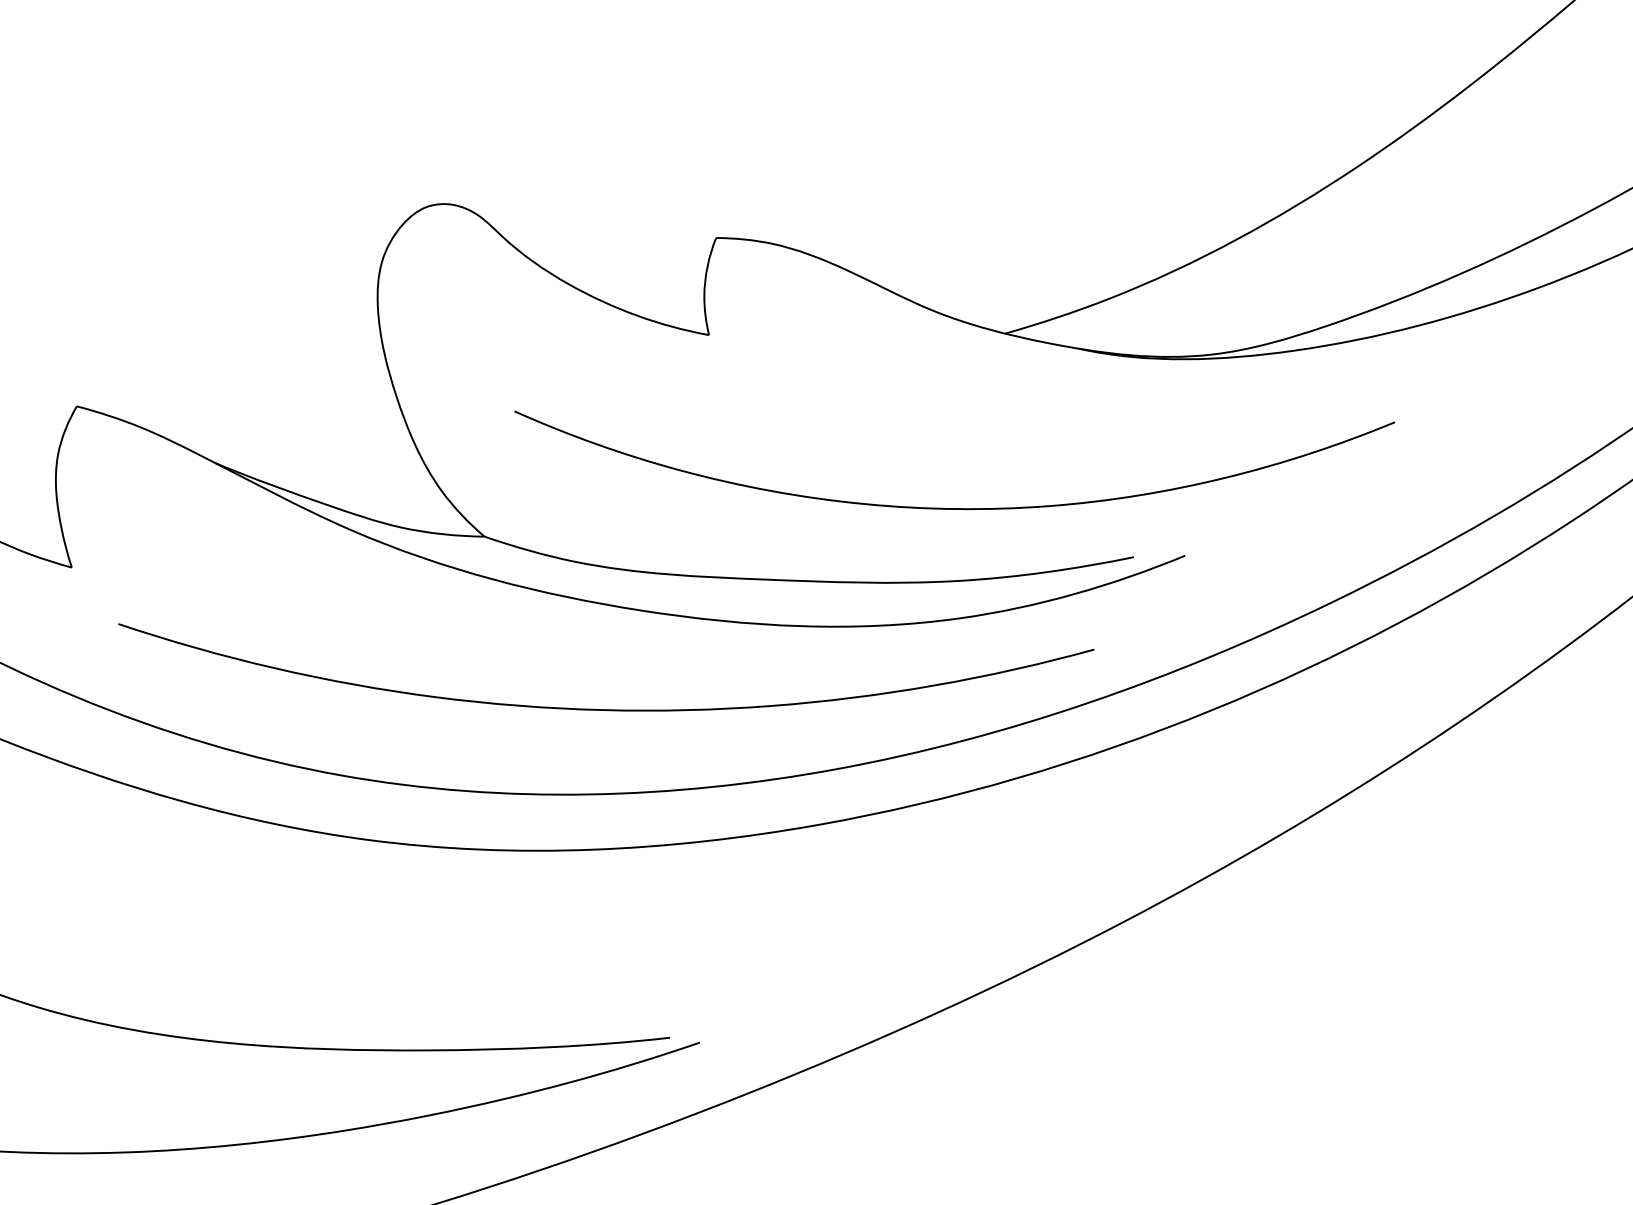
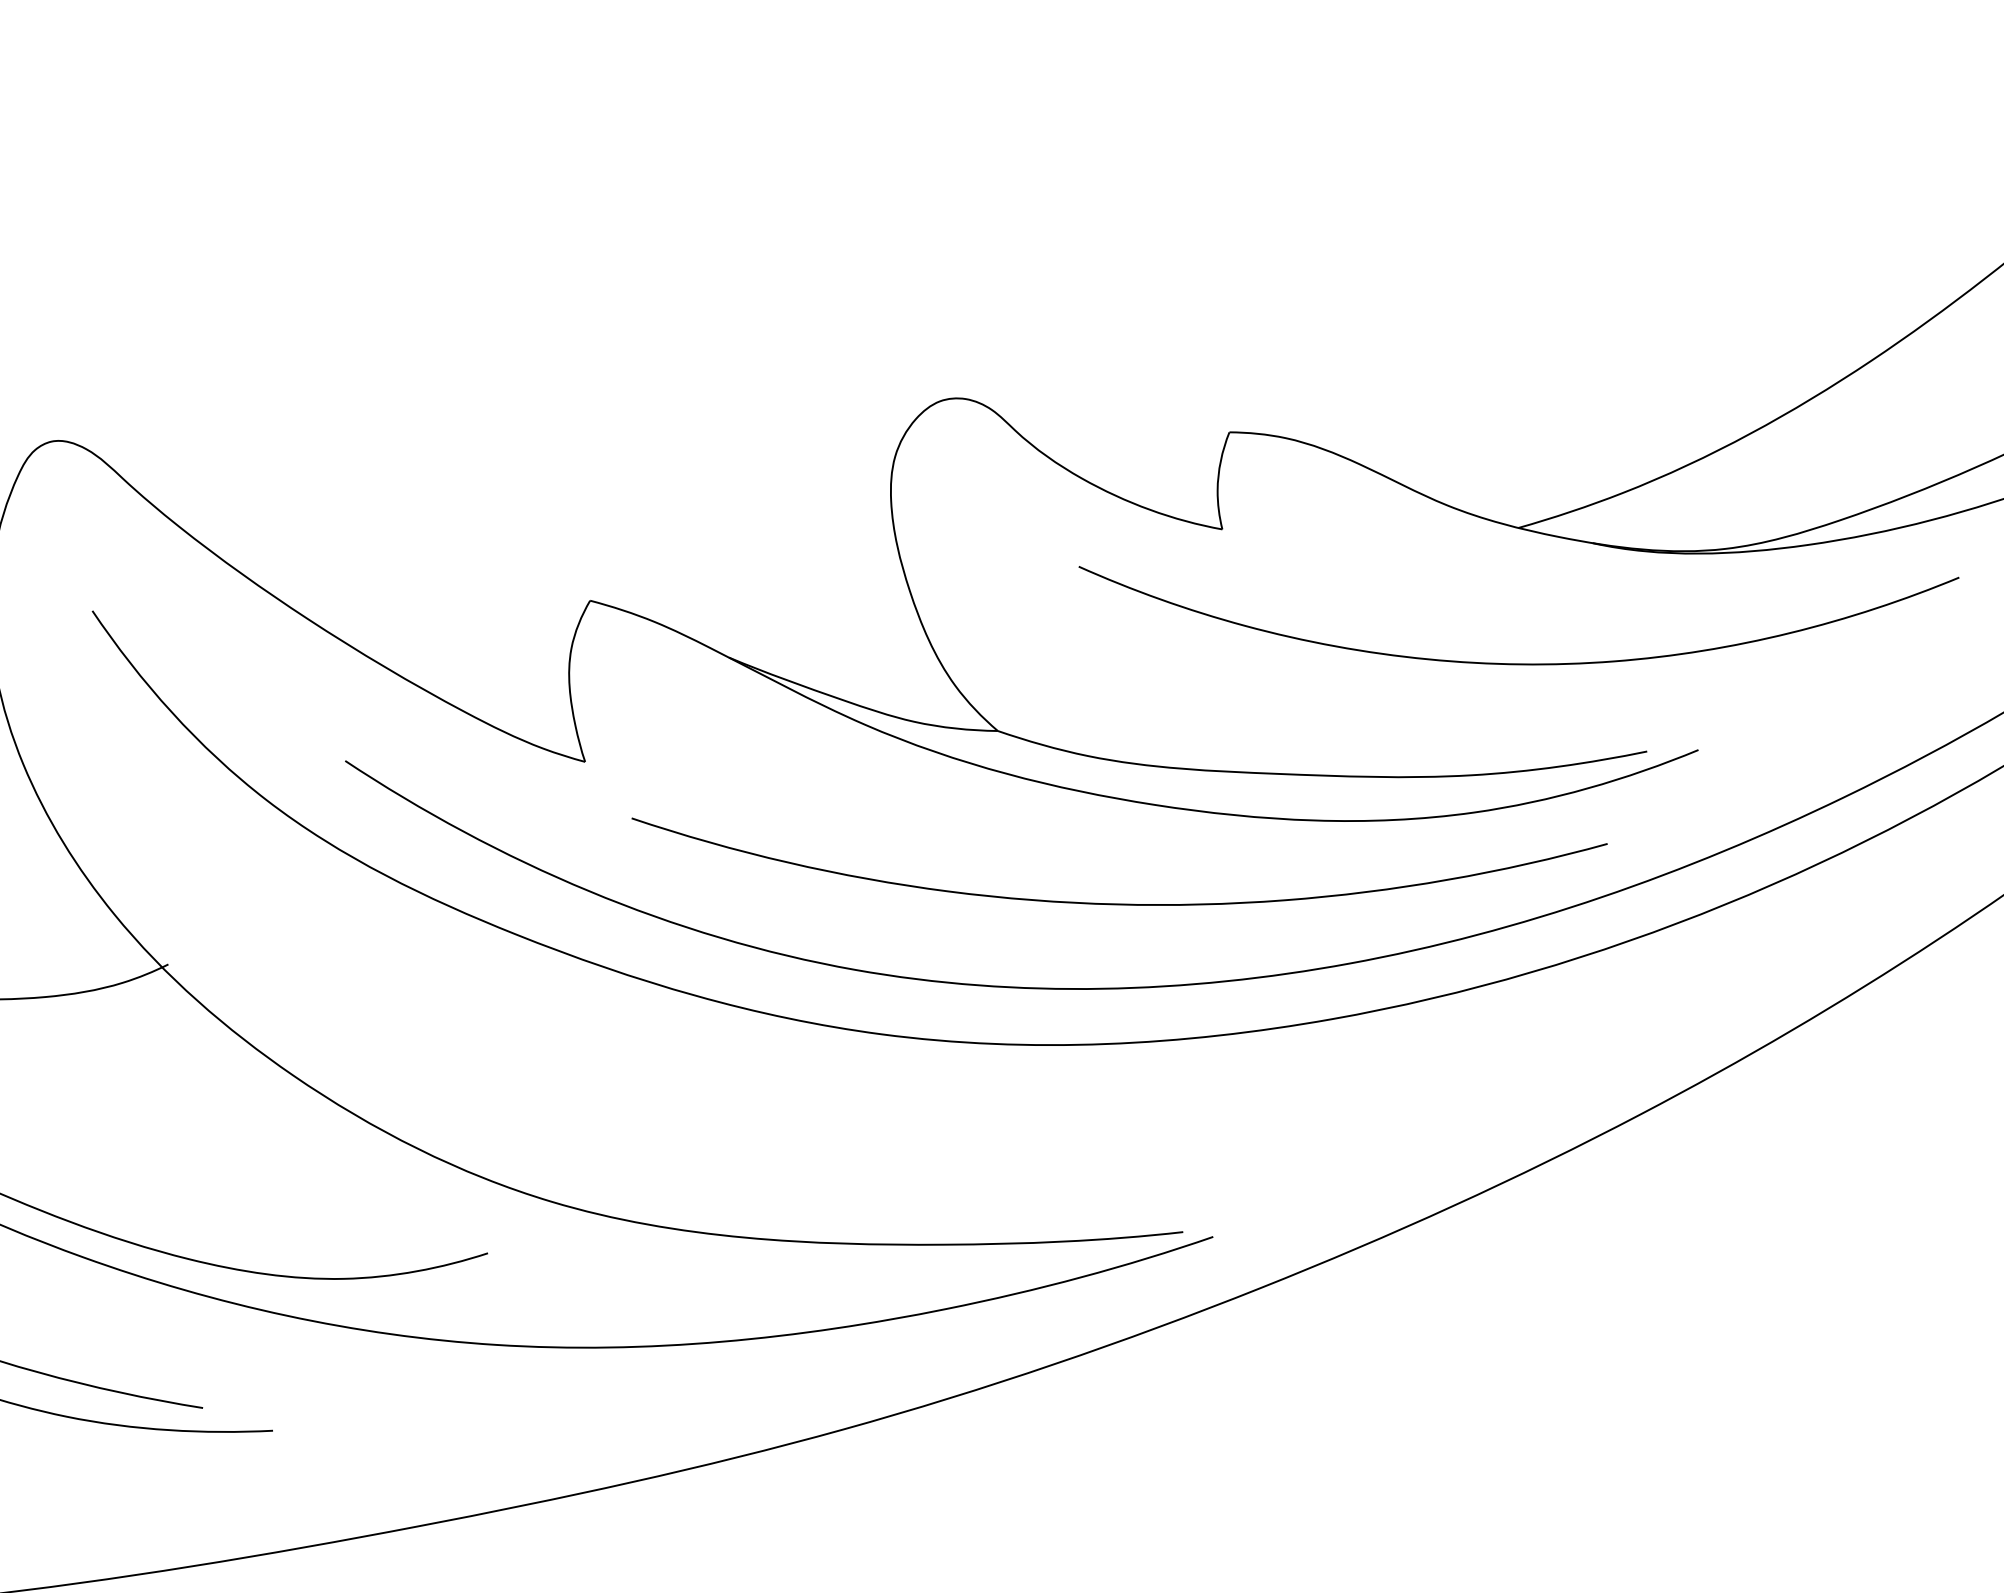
curve: (954, 508) -> (1518, 663), moved

